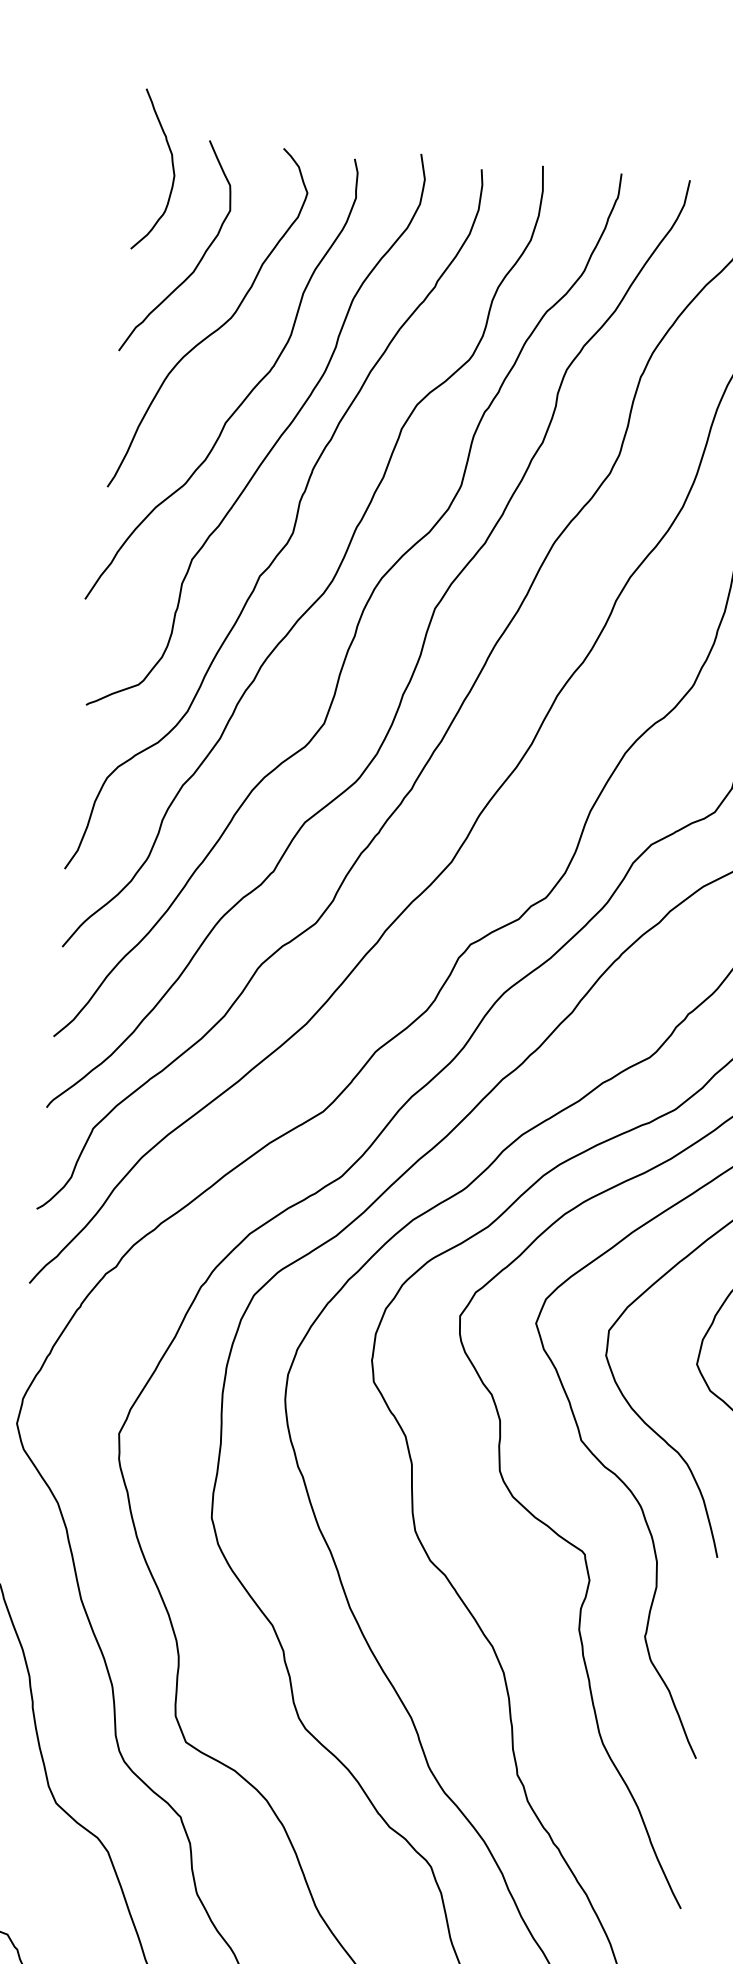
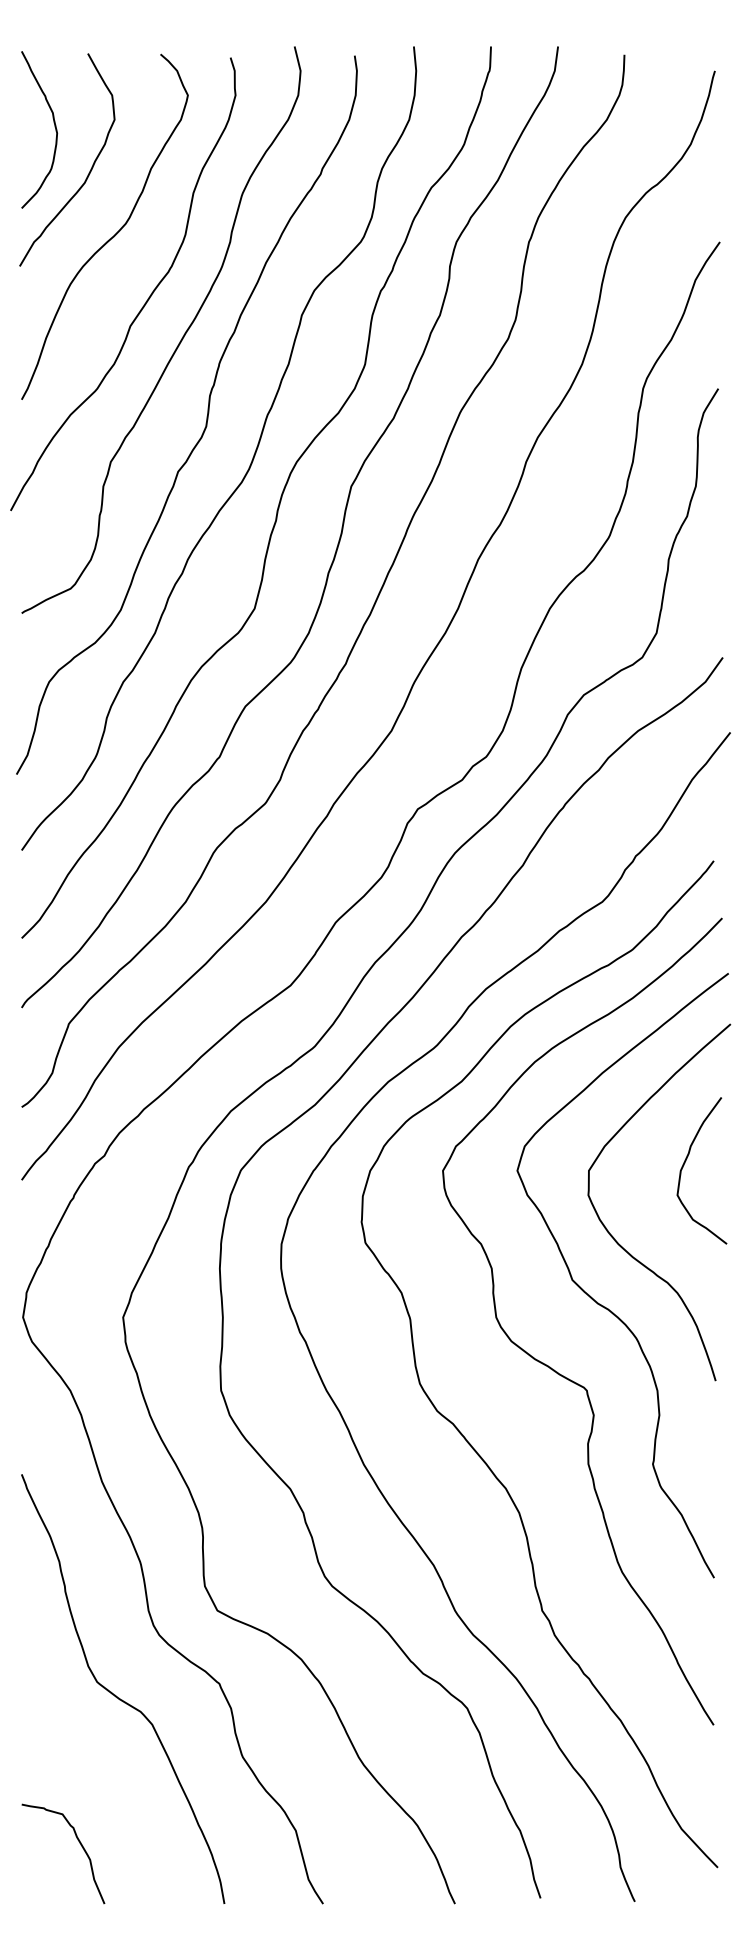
curve: (172, 169) -> (54, 127), moved

